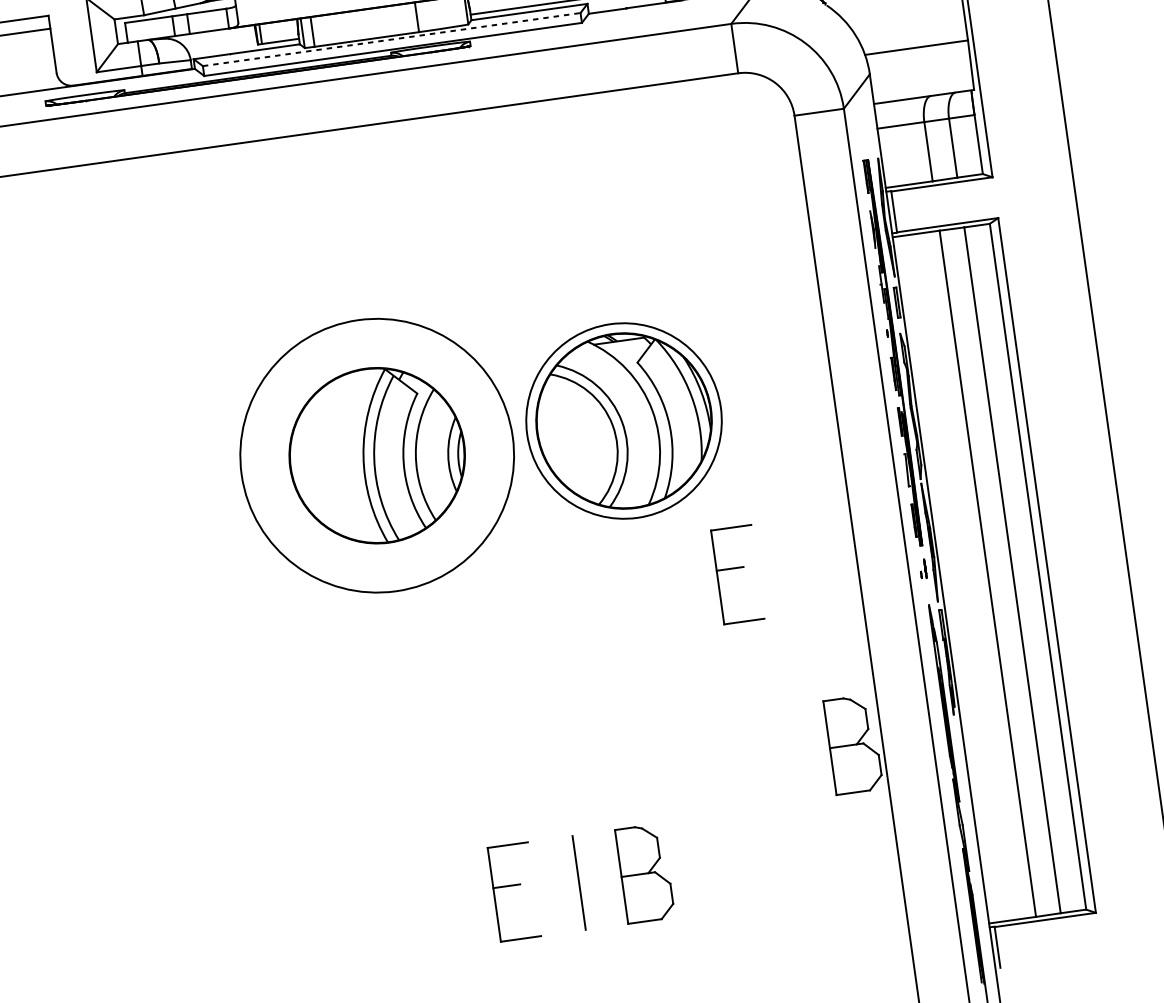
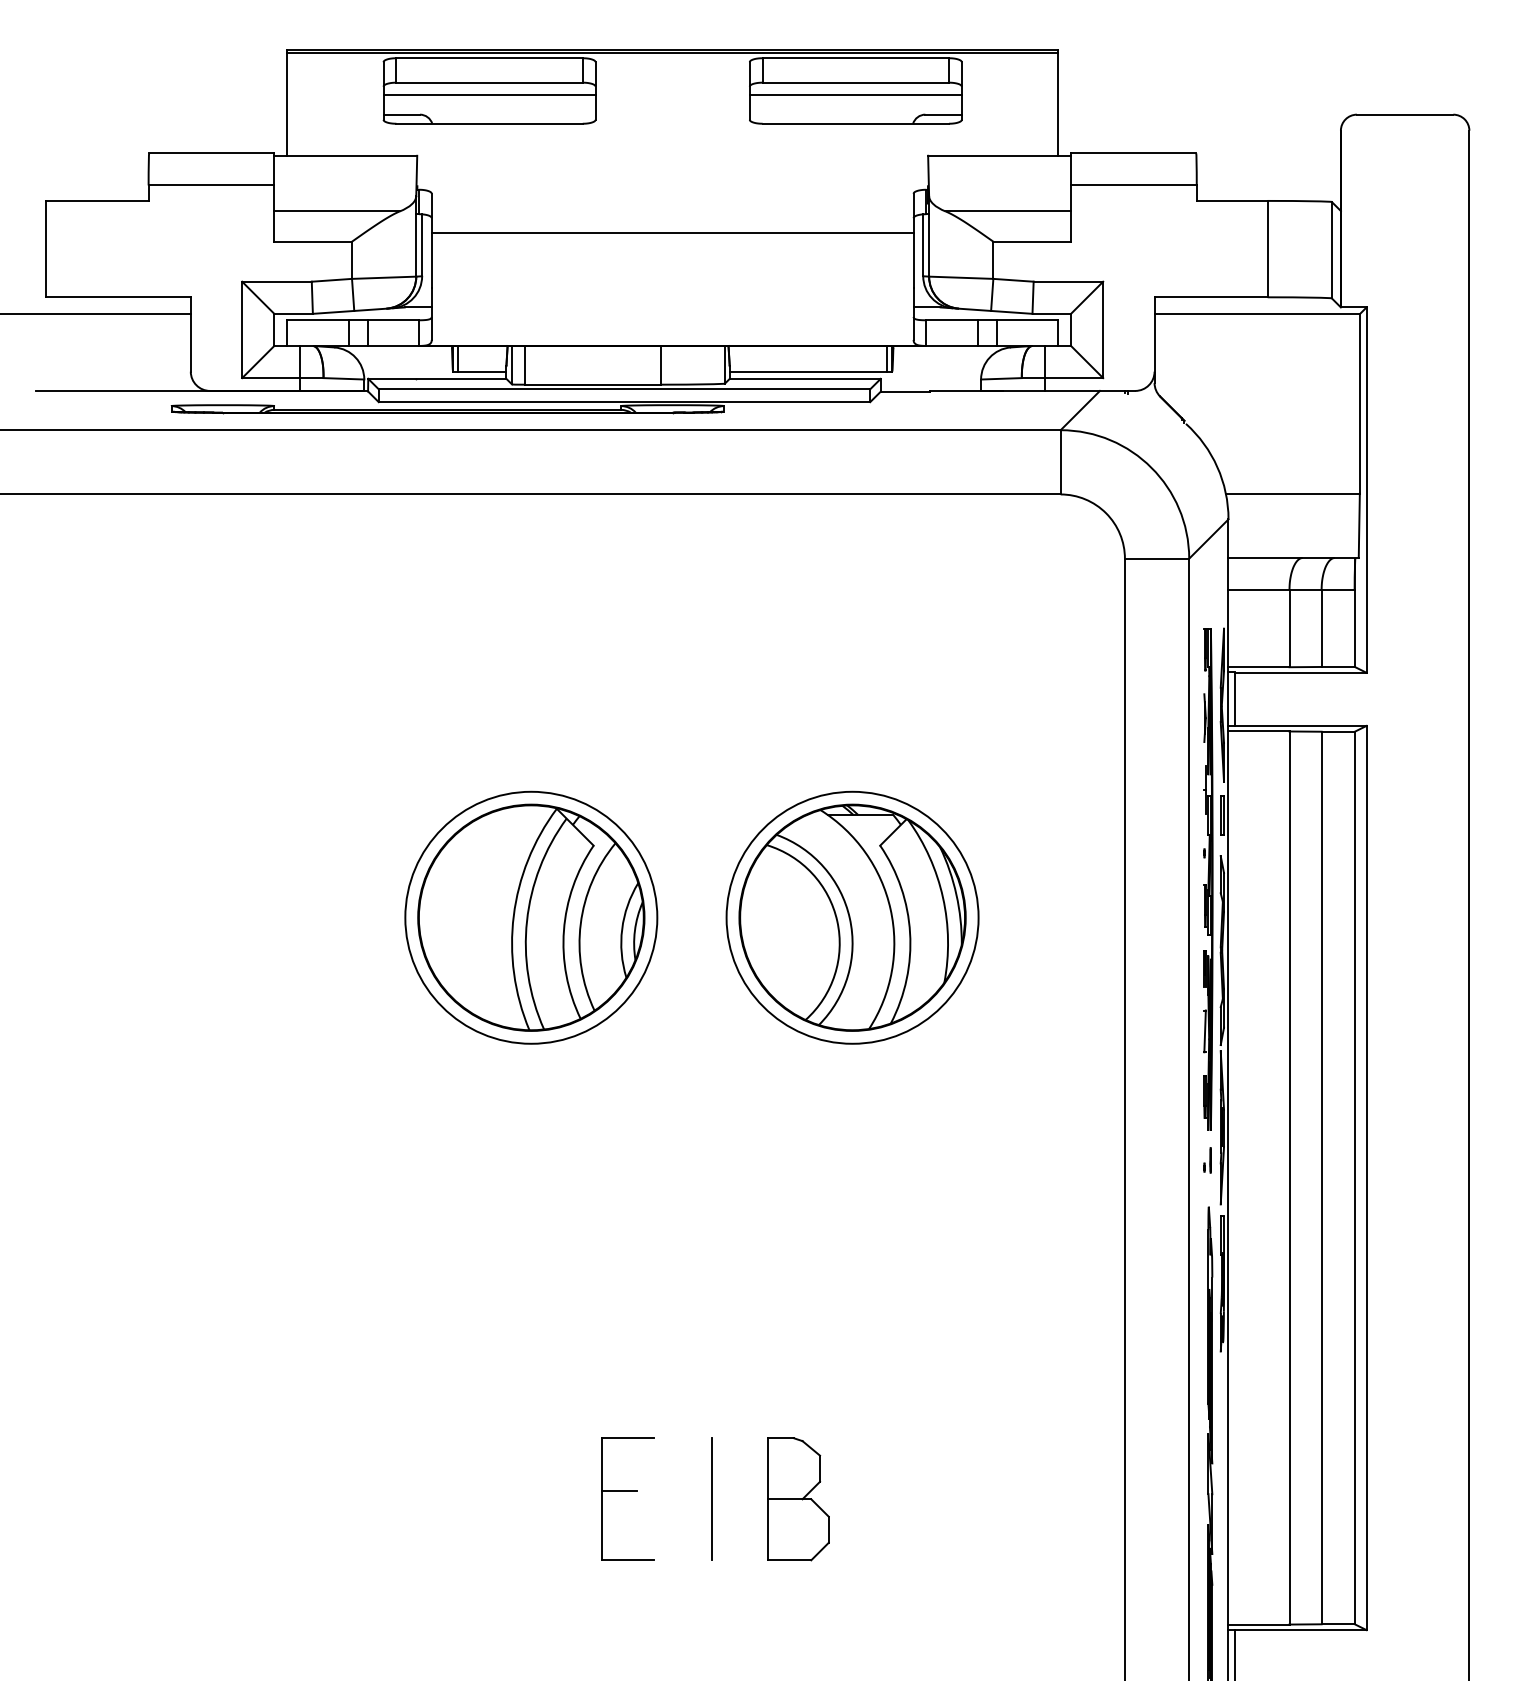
line: (391, 39) -> (624, 389), dashed -> solid
circle: (377, 455) -> (531, 917), size x0.71
part: (736, 568) -> (969, 1126), removed
part: (853, 745) -> (1087, 1372), removed

